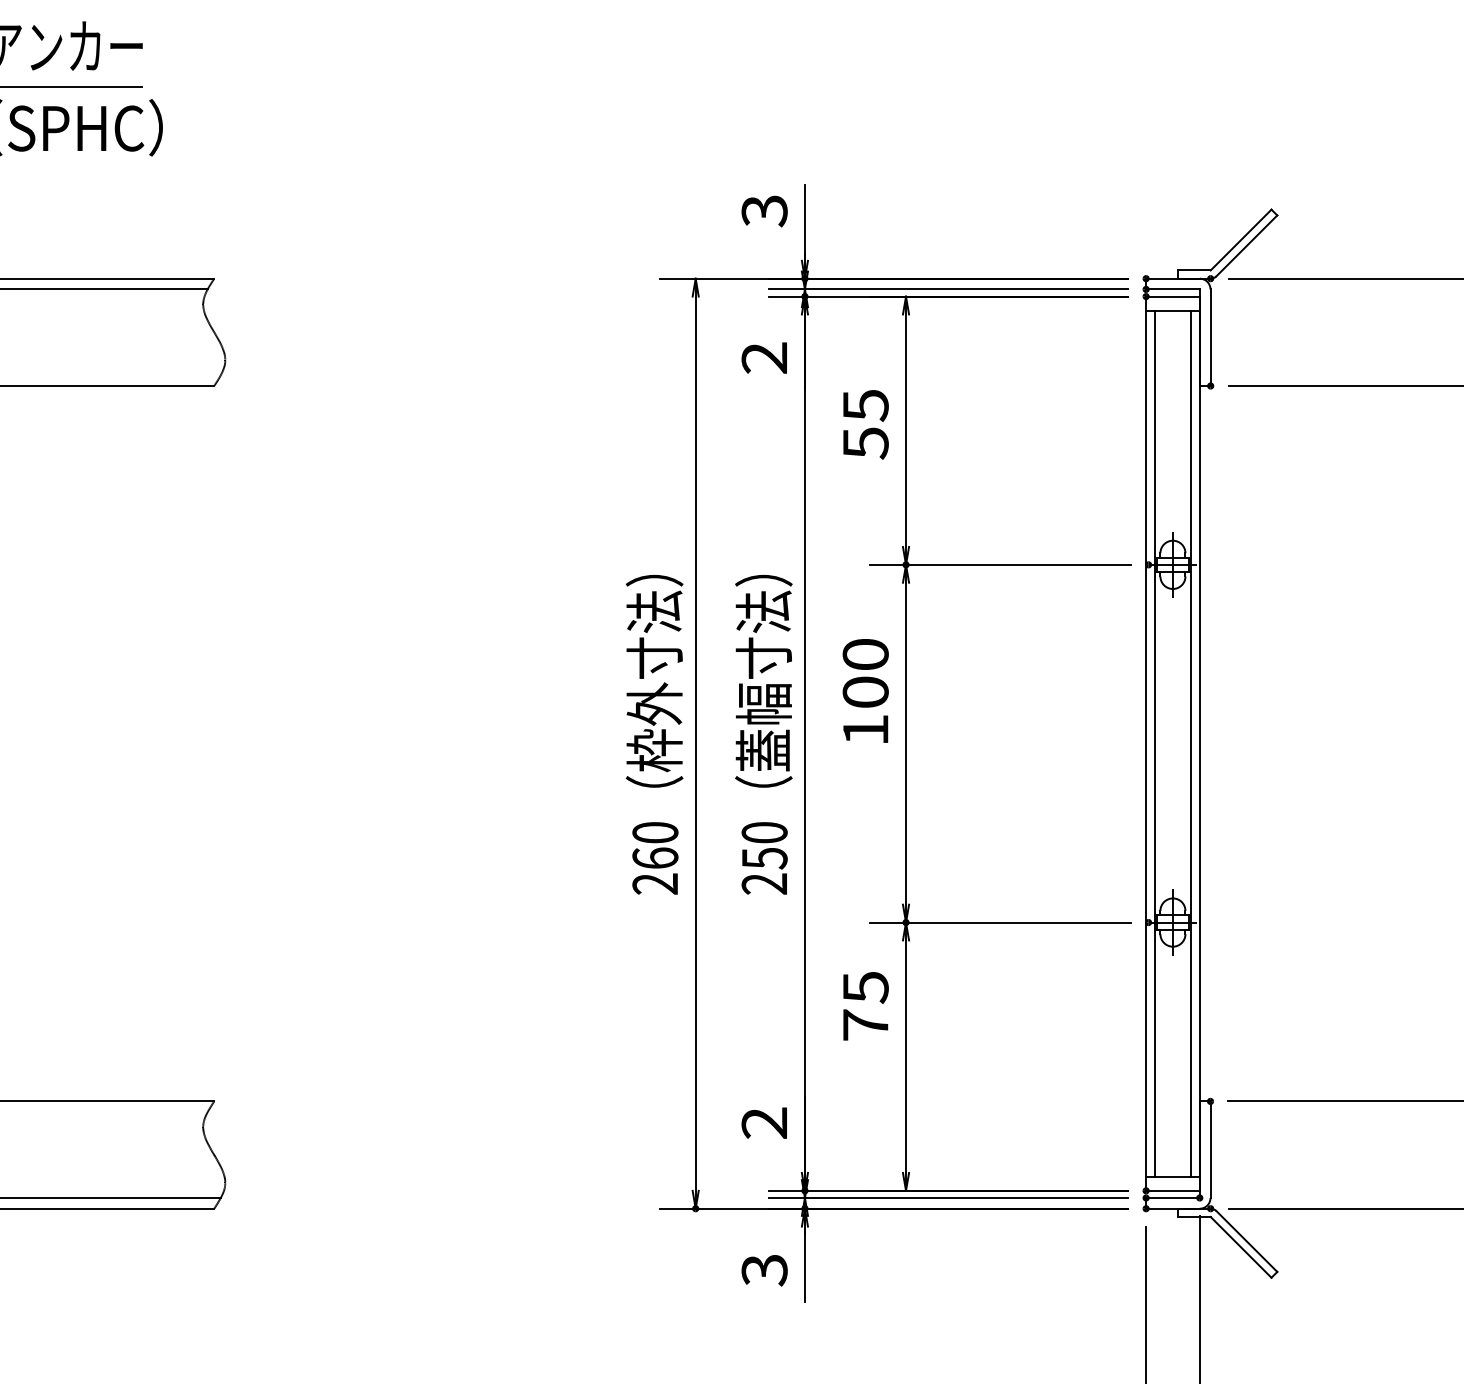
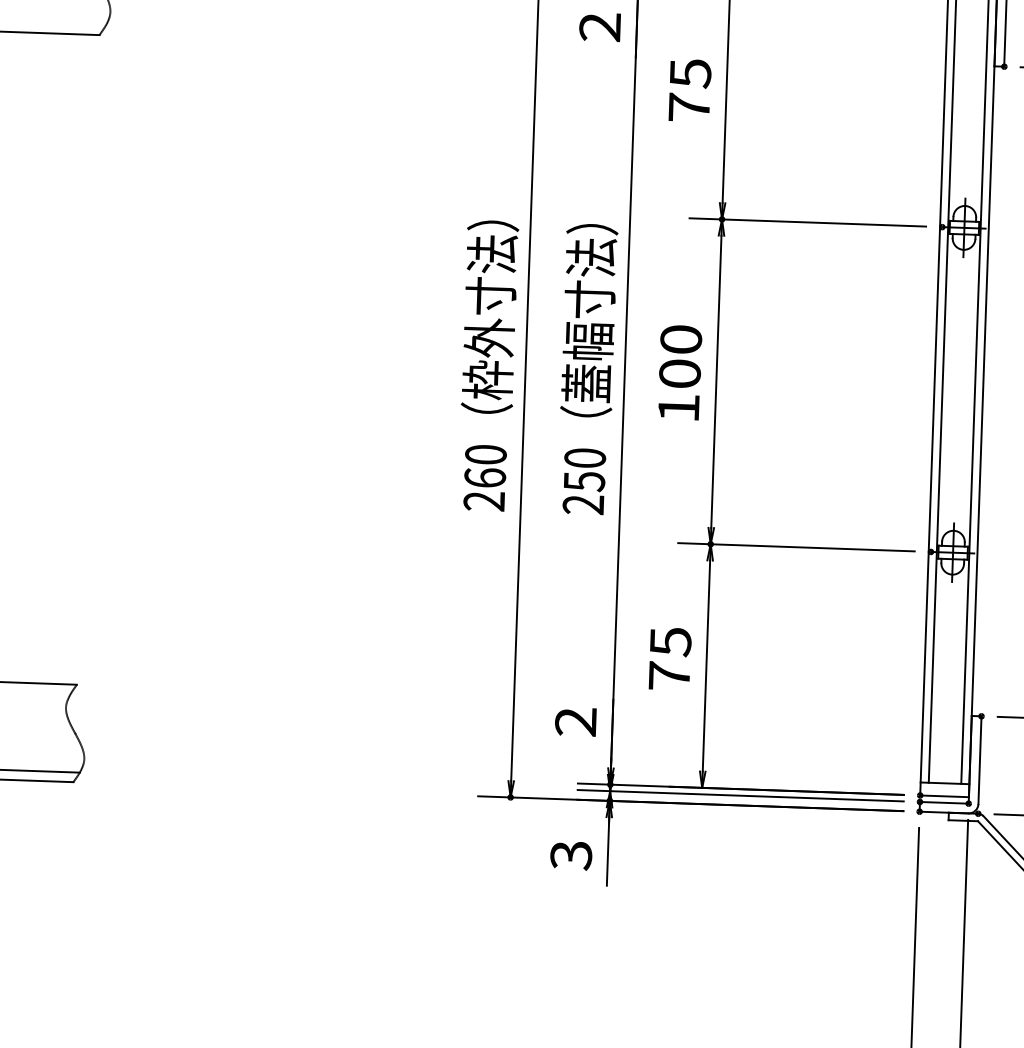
text: (865, 443) -> (689, 107), 55 -> 75
text: (865, 690) -> (679, 372), moved
text: (865, 1006) -> (669, 659), moved

